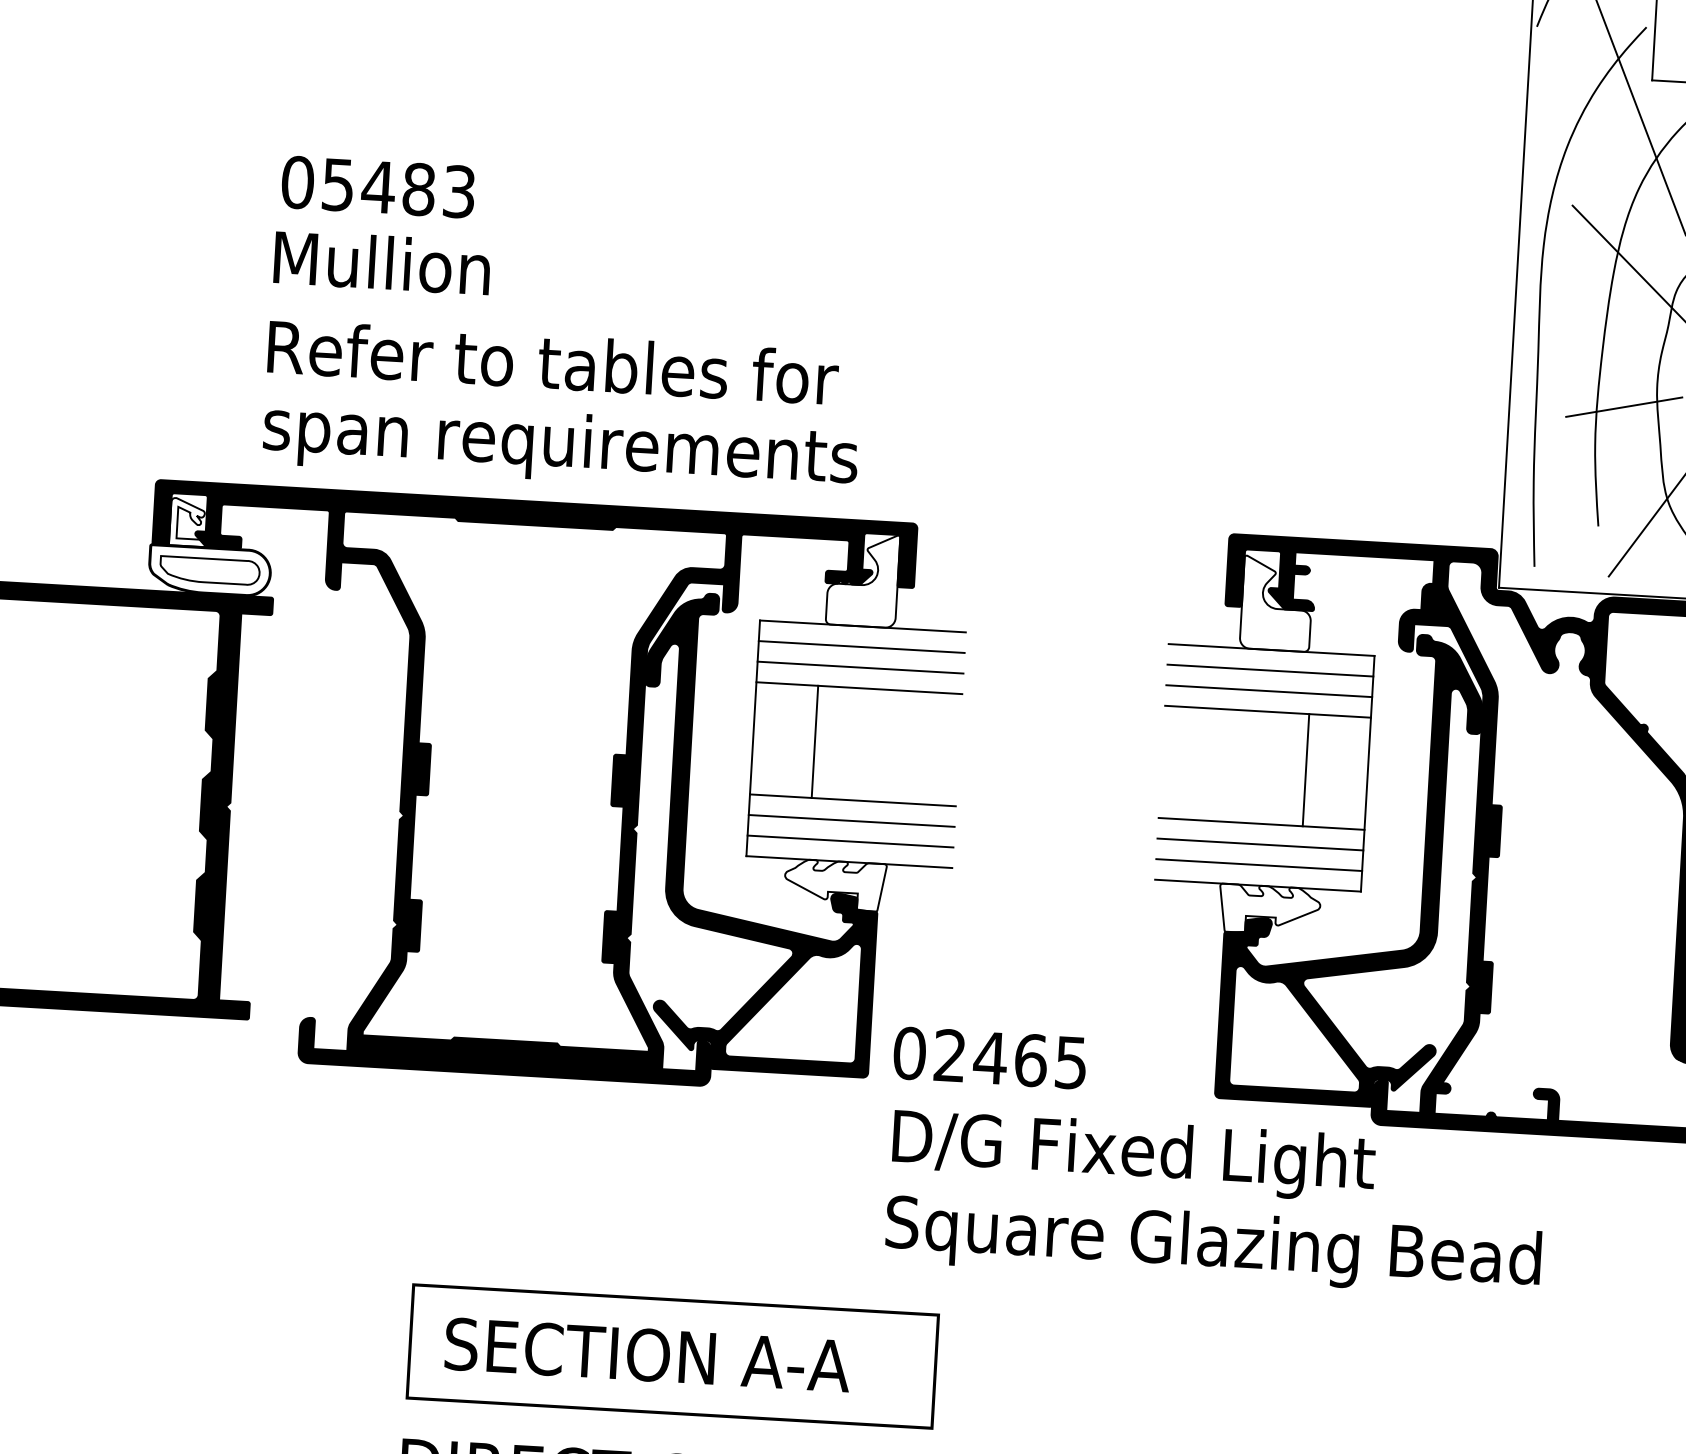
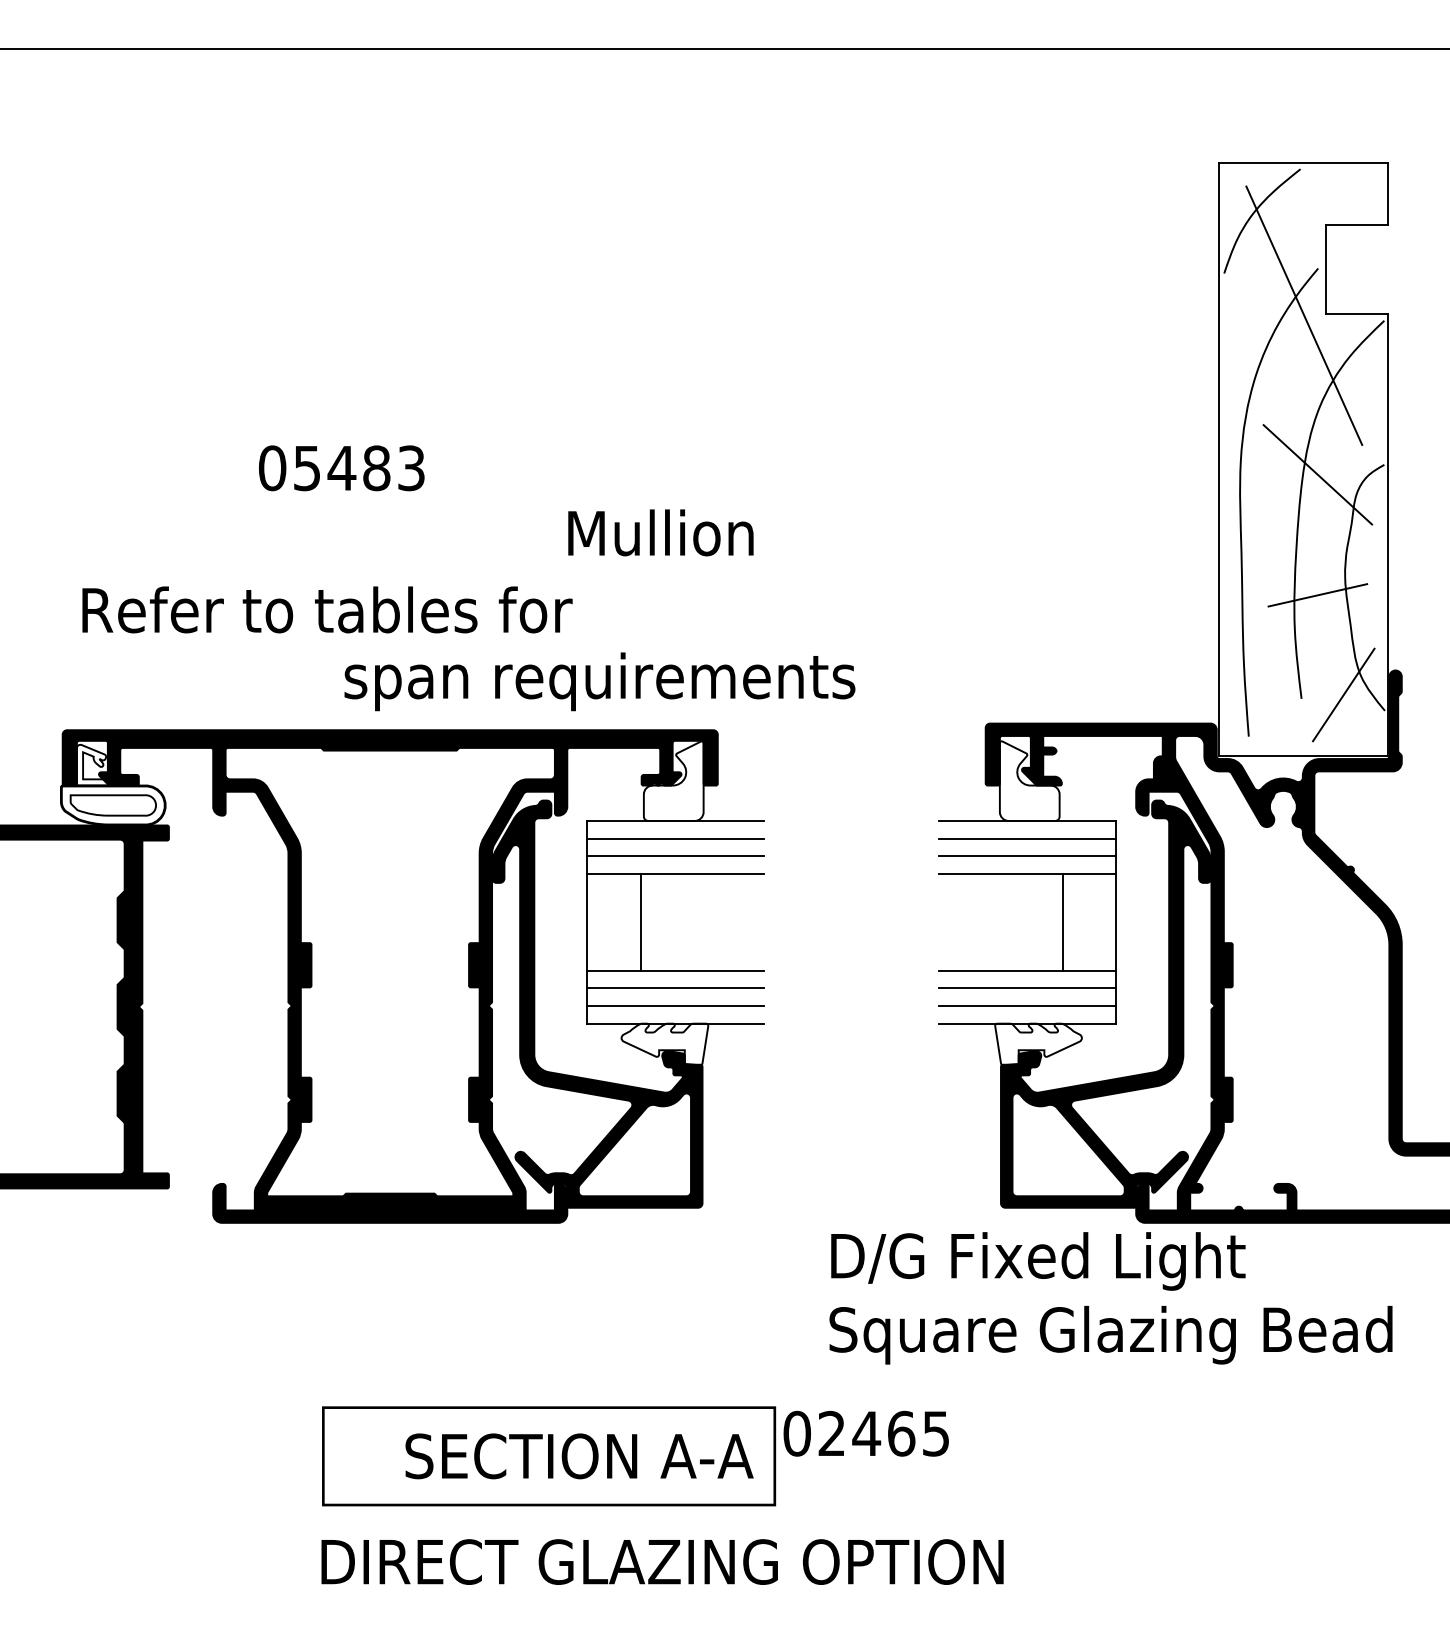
text: (378, 187) -> (341, 468), moved
text: (381, 262) -> (660, 532), moved
text: (553, 361) -> (327, 609), moved
text: (560, 446) -> (599, 681), moved
text: (989, 1057) -> (865, 1433), moved
text: (1215, 1203) -> (1110, 1298), moved
text: (647, 1355) -> (579, 1456), moved

